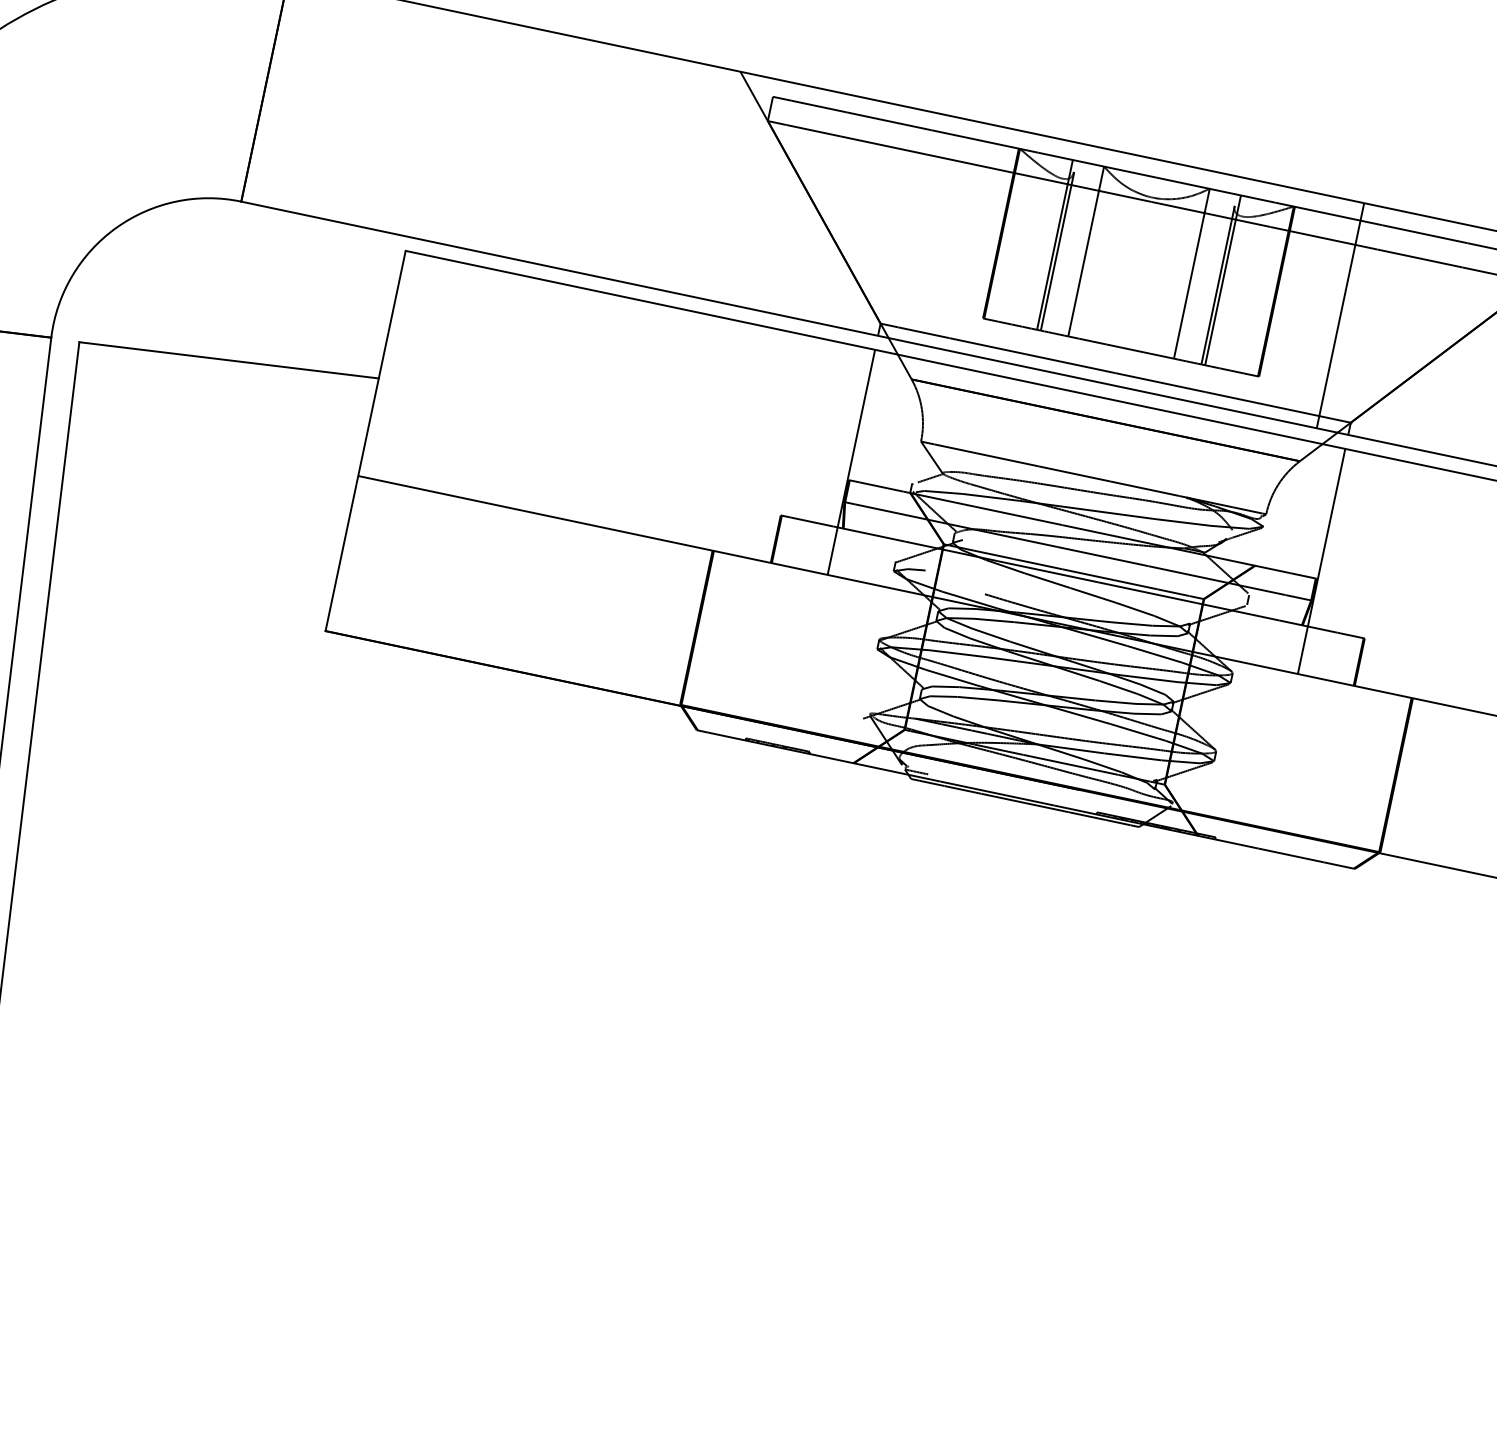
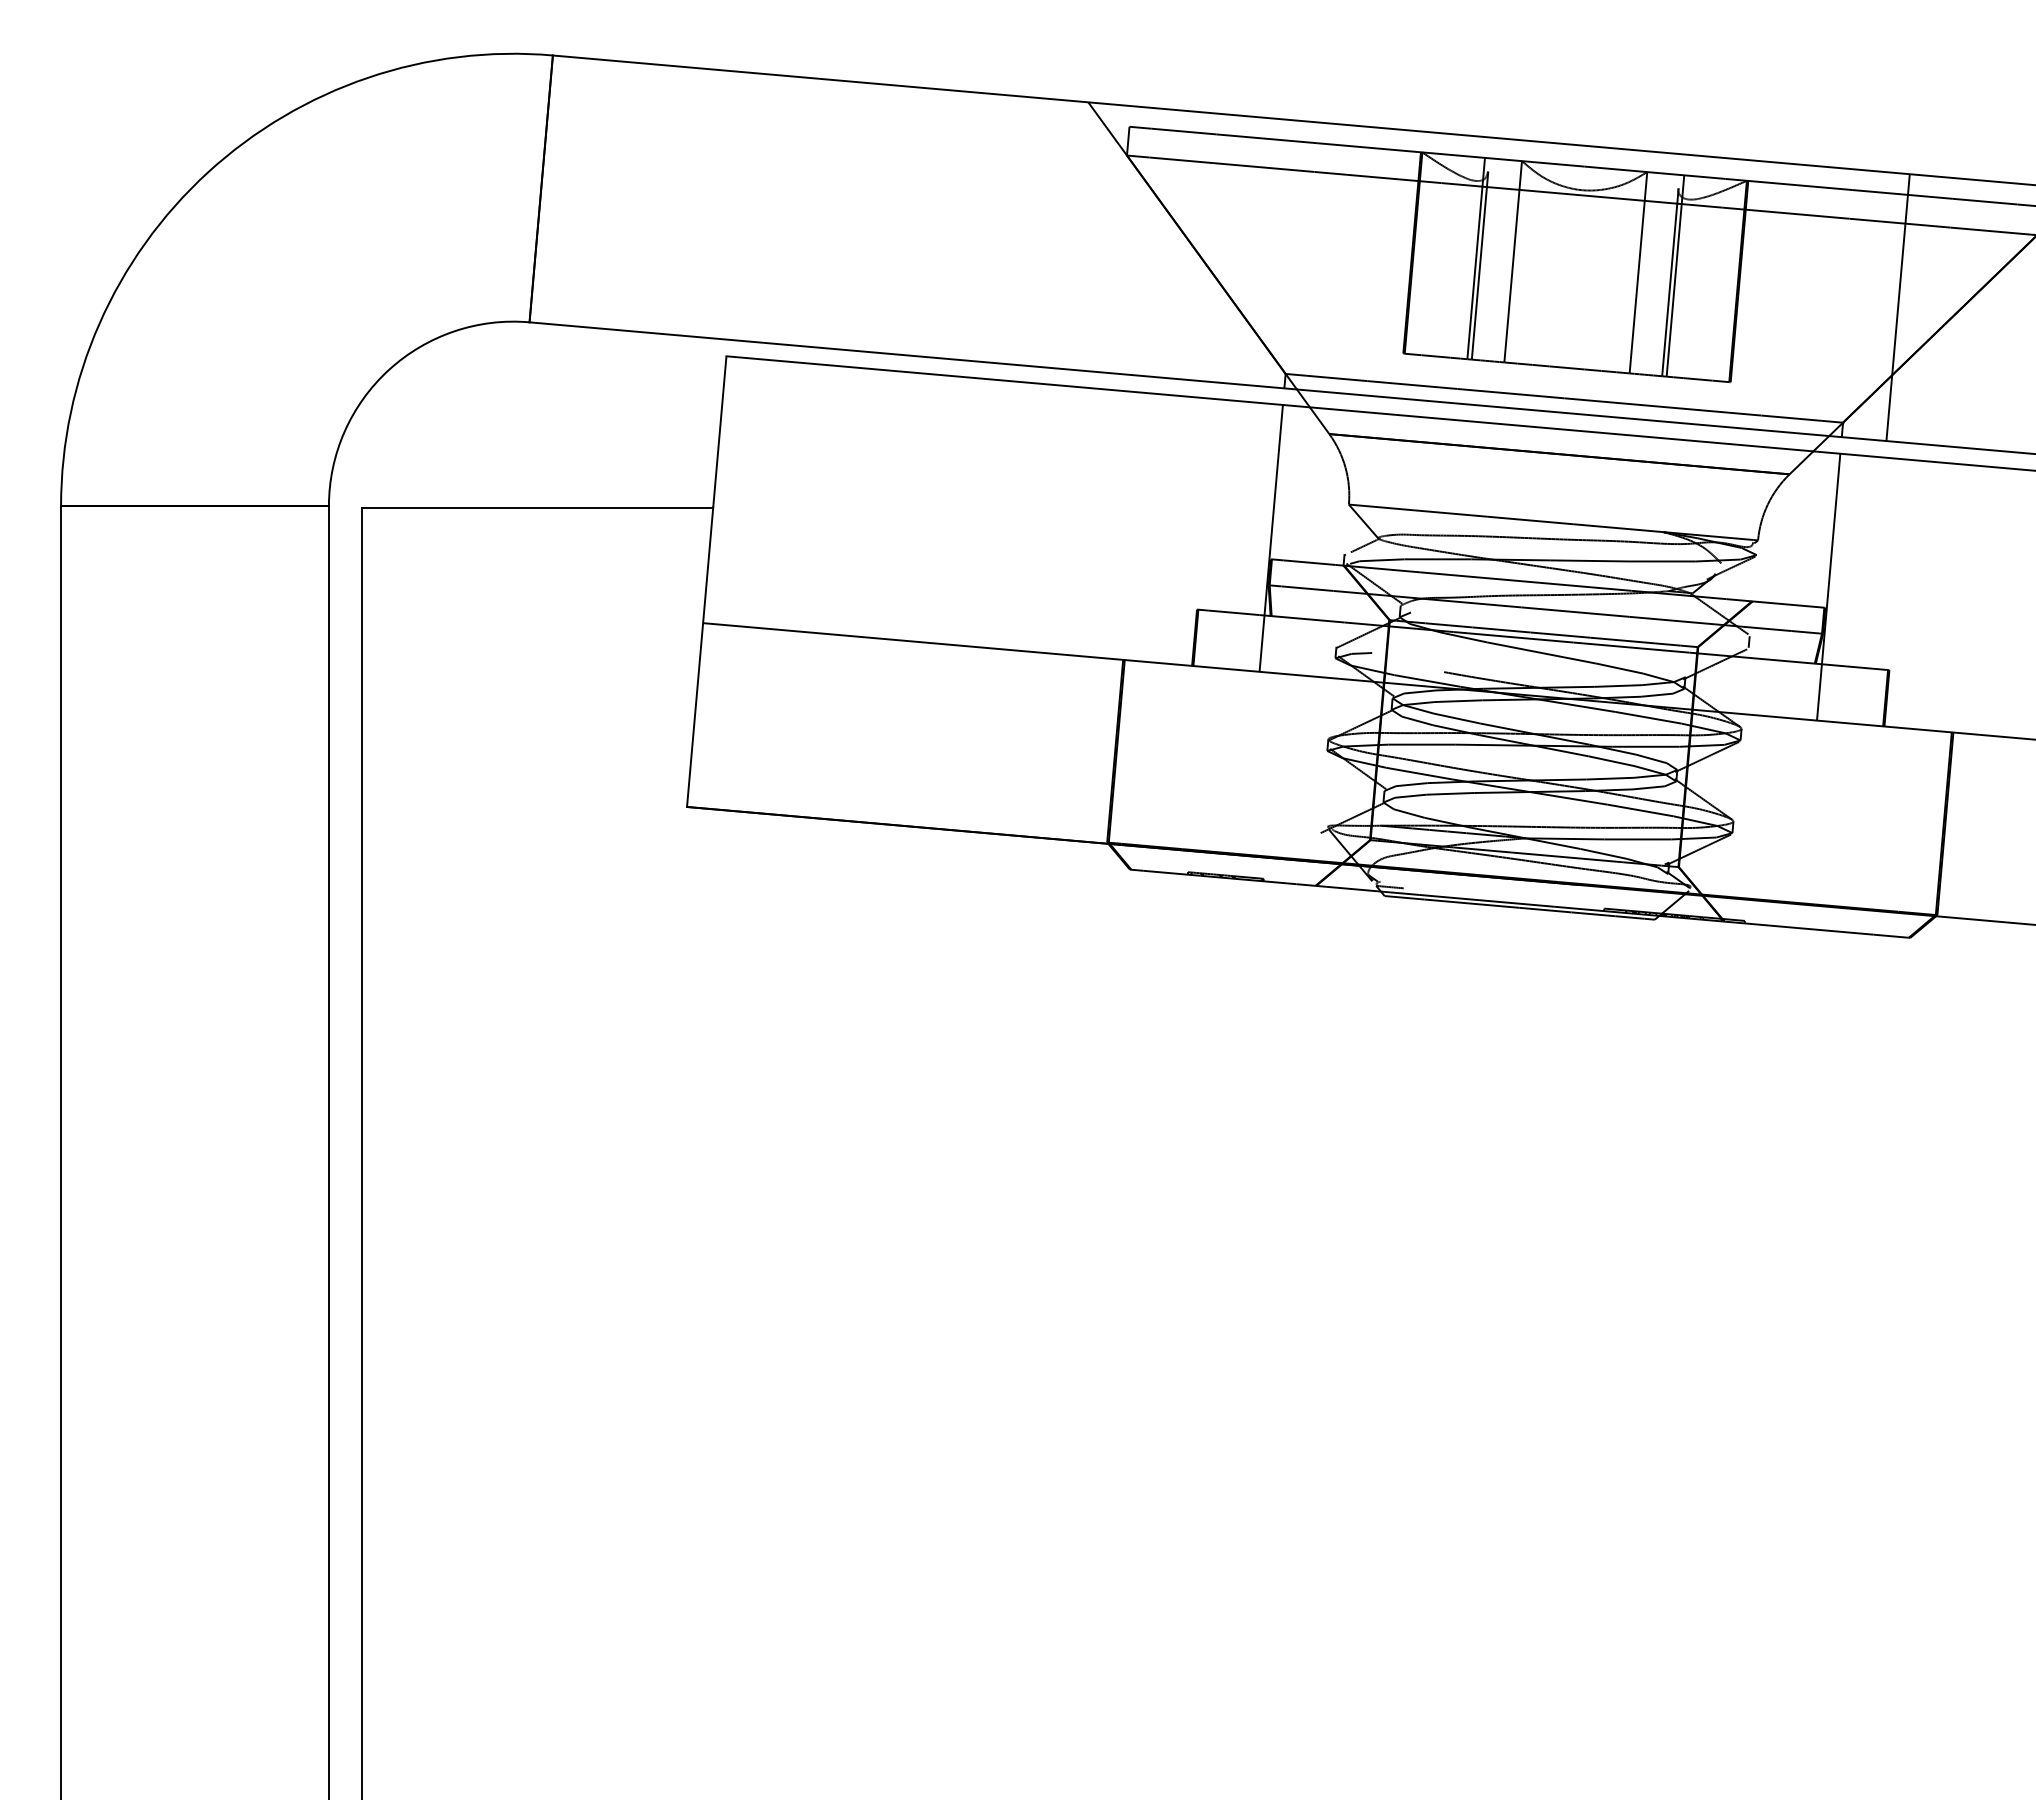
line: (1339, 315) -> (1897, 307), moved

